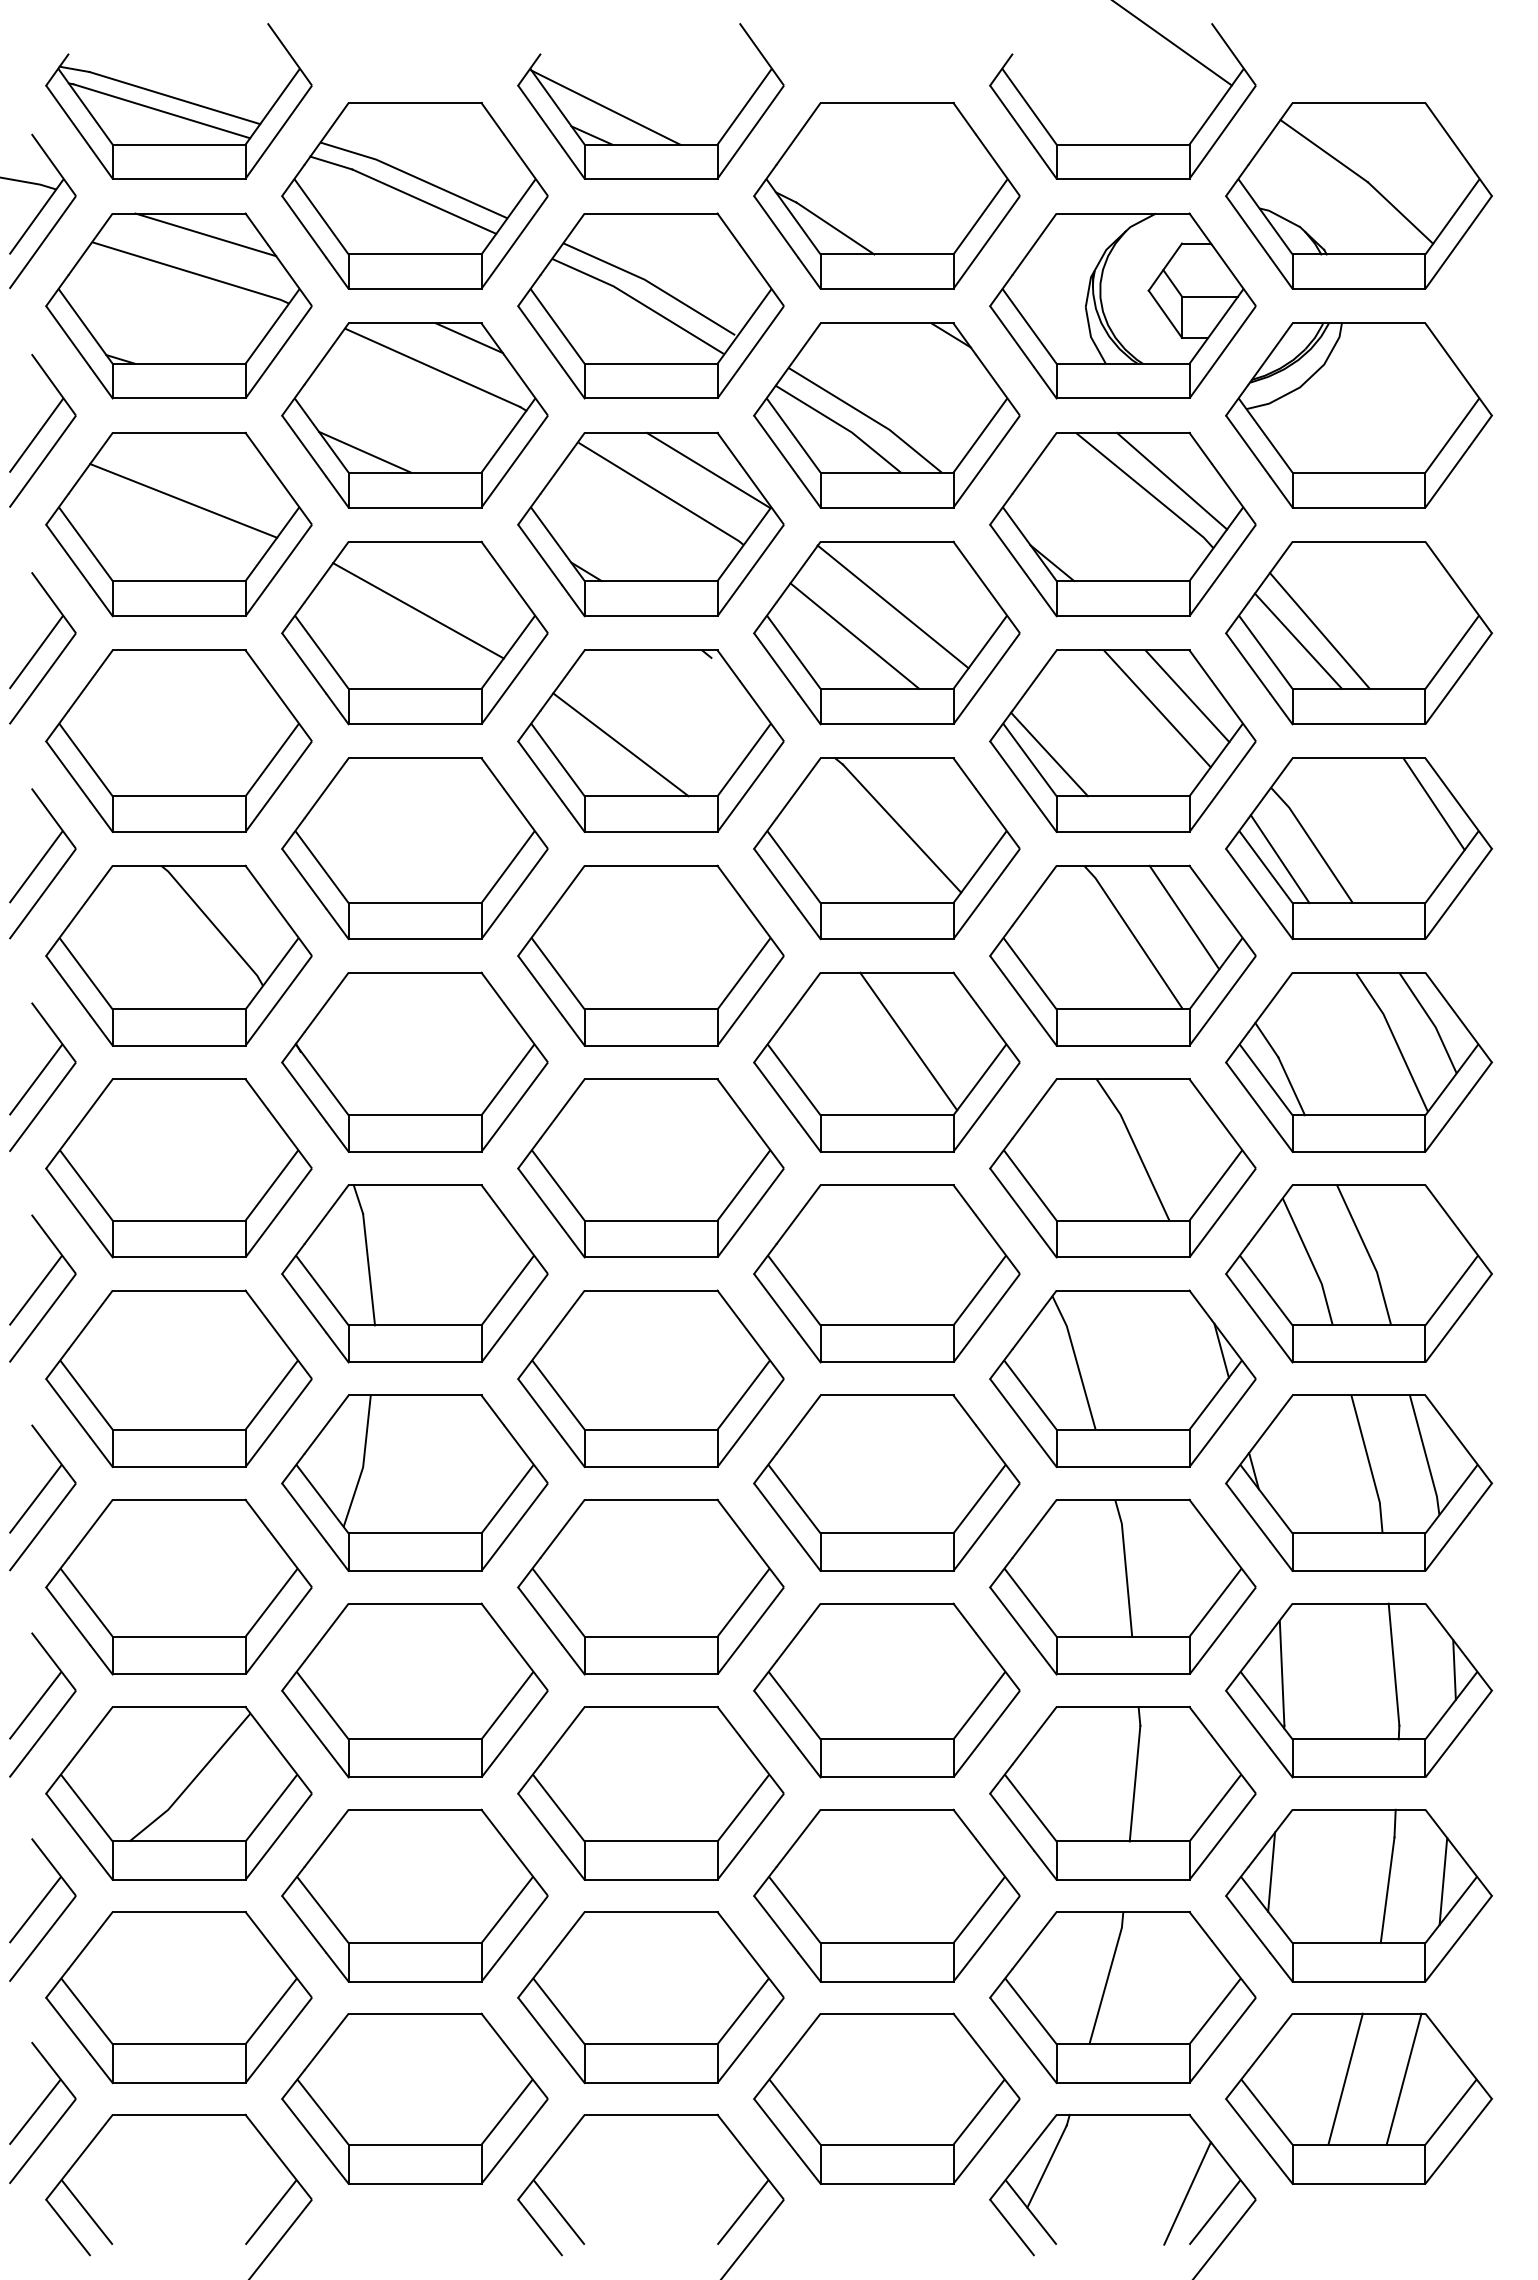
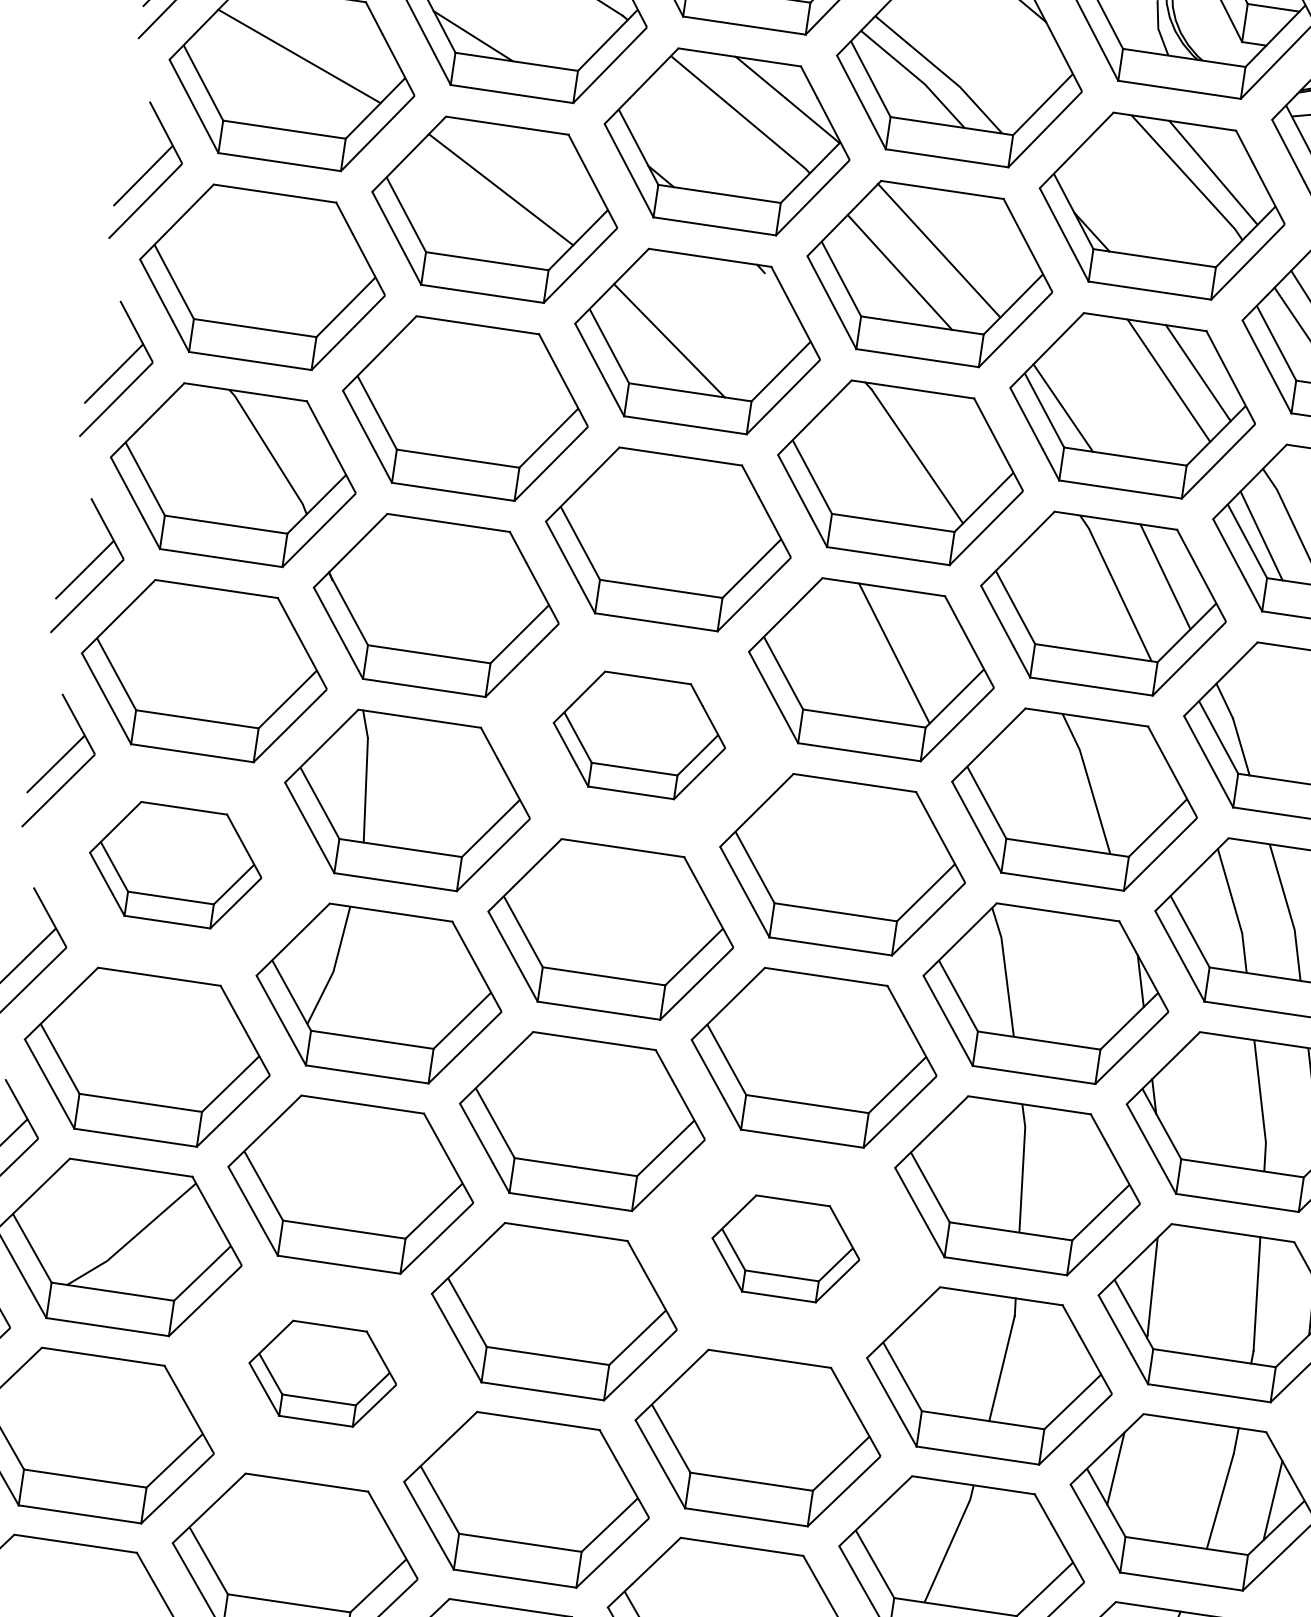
part: (650, 1168) -> (639, 735), size x0.7
part: (178, 1378) -> (175, 864), size x0.7
part: (886, 1690) -> (785, 1248), size x0.6
part: (414, 1895) -> (322, 1373), size x0.6

